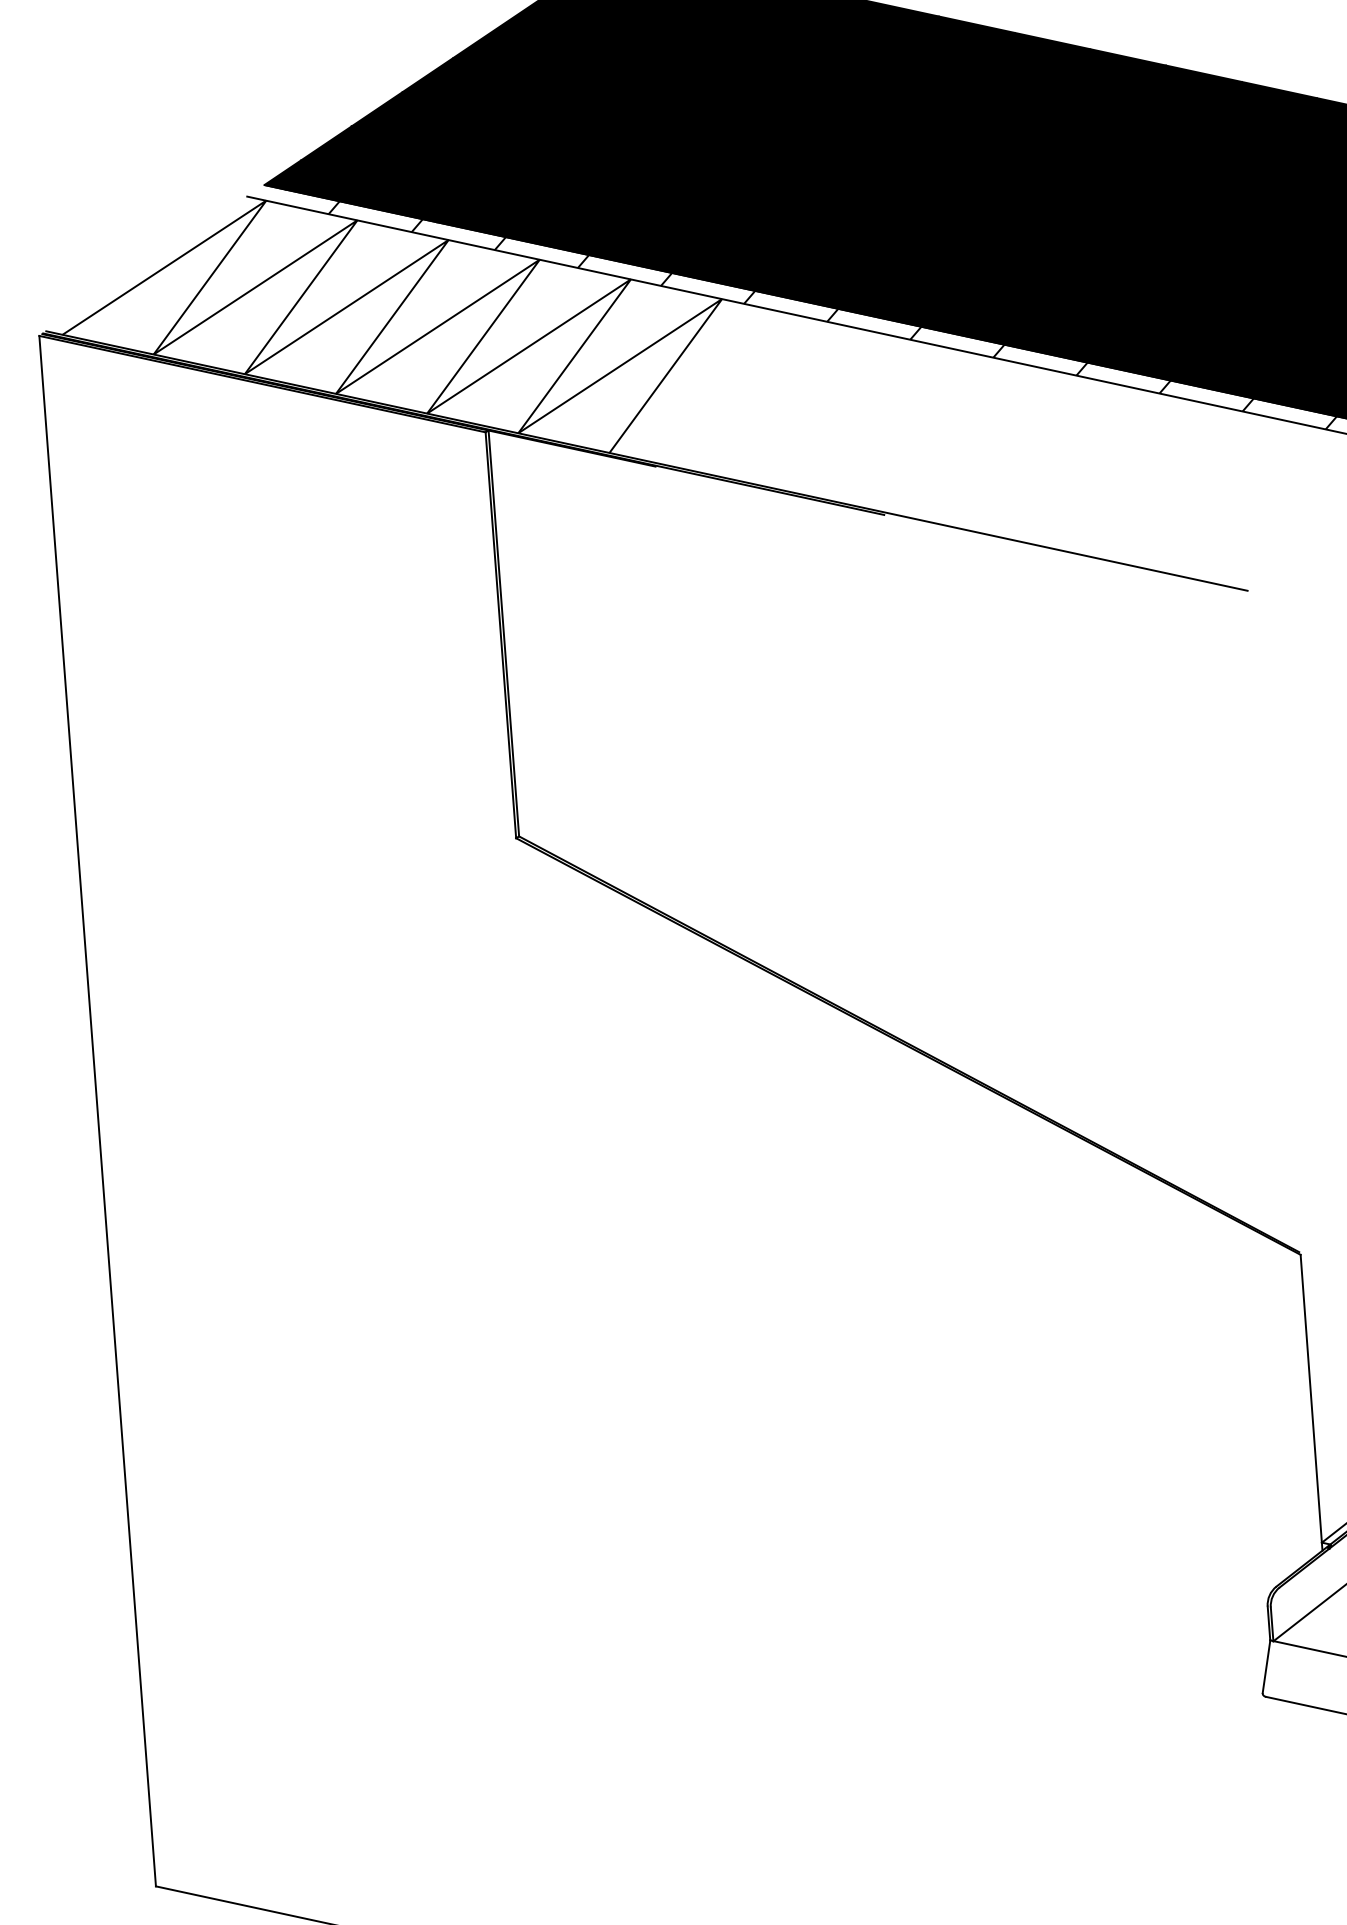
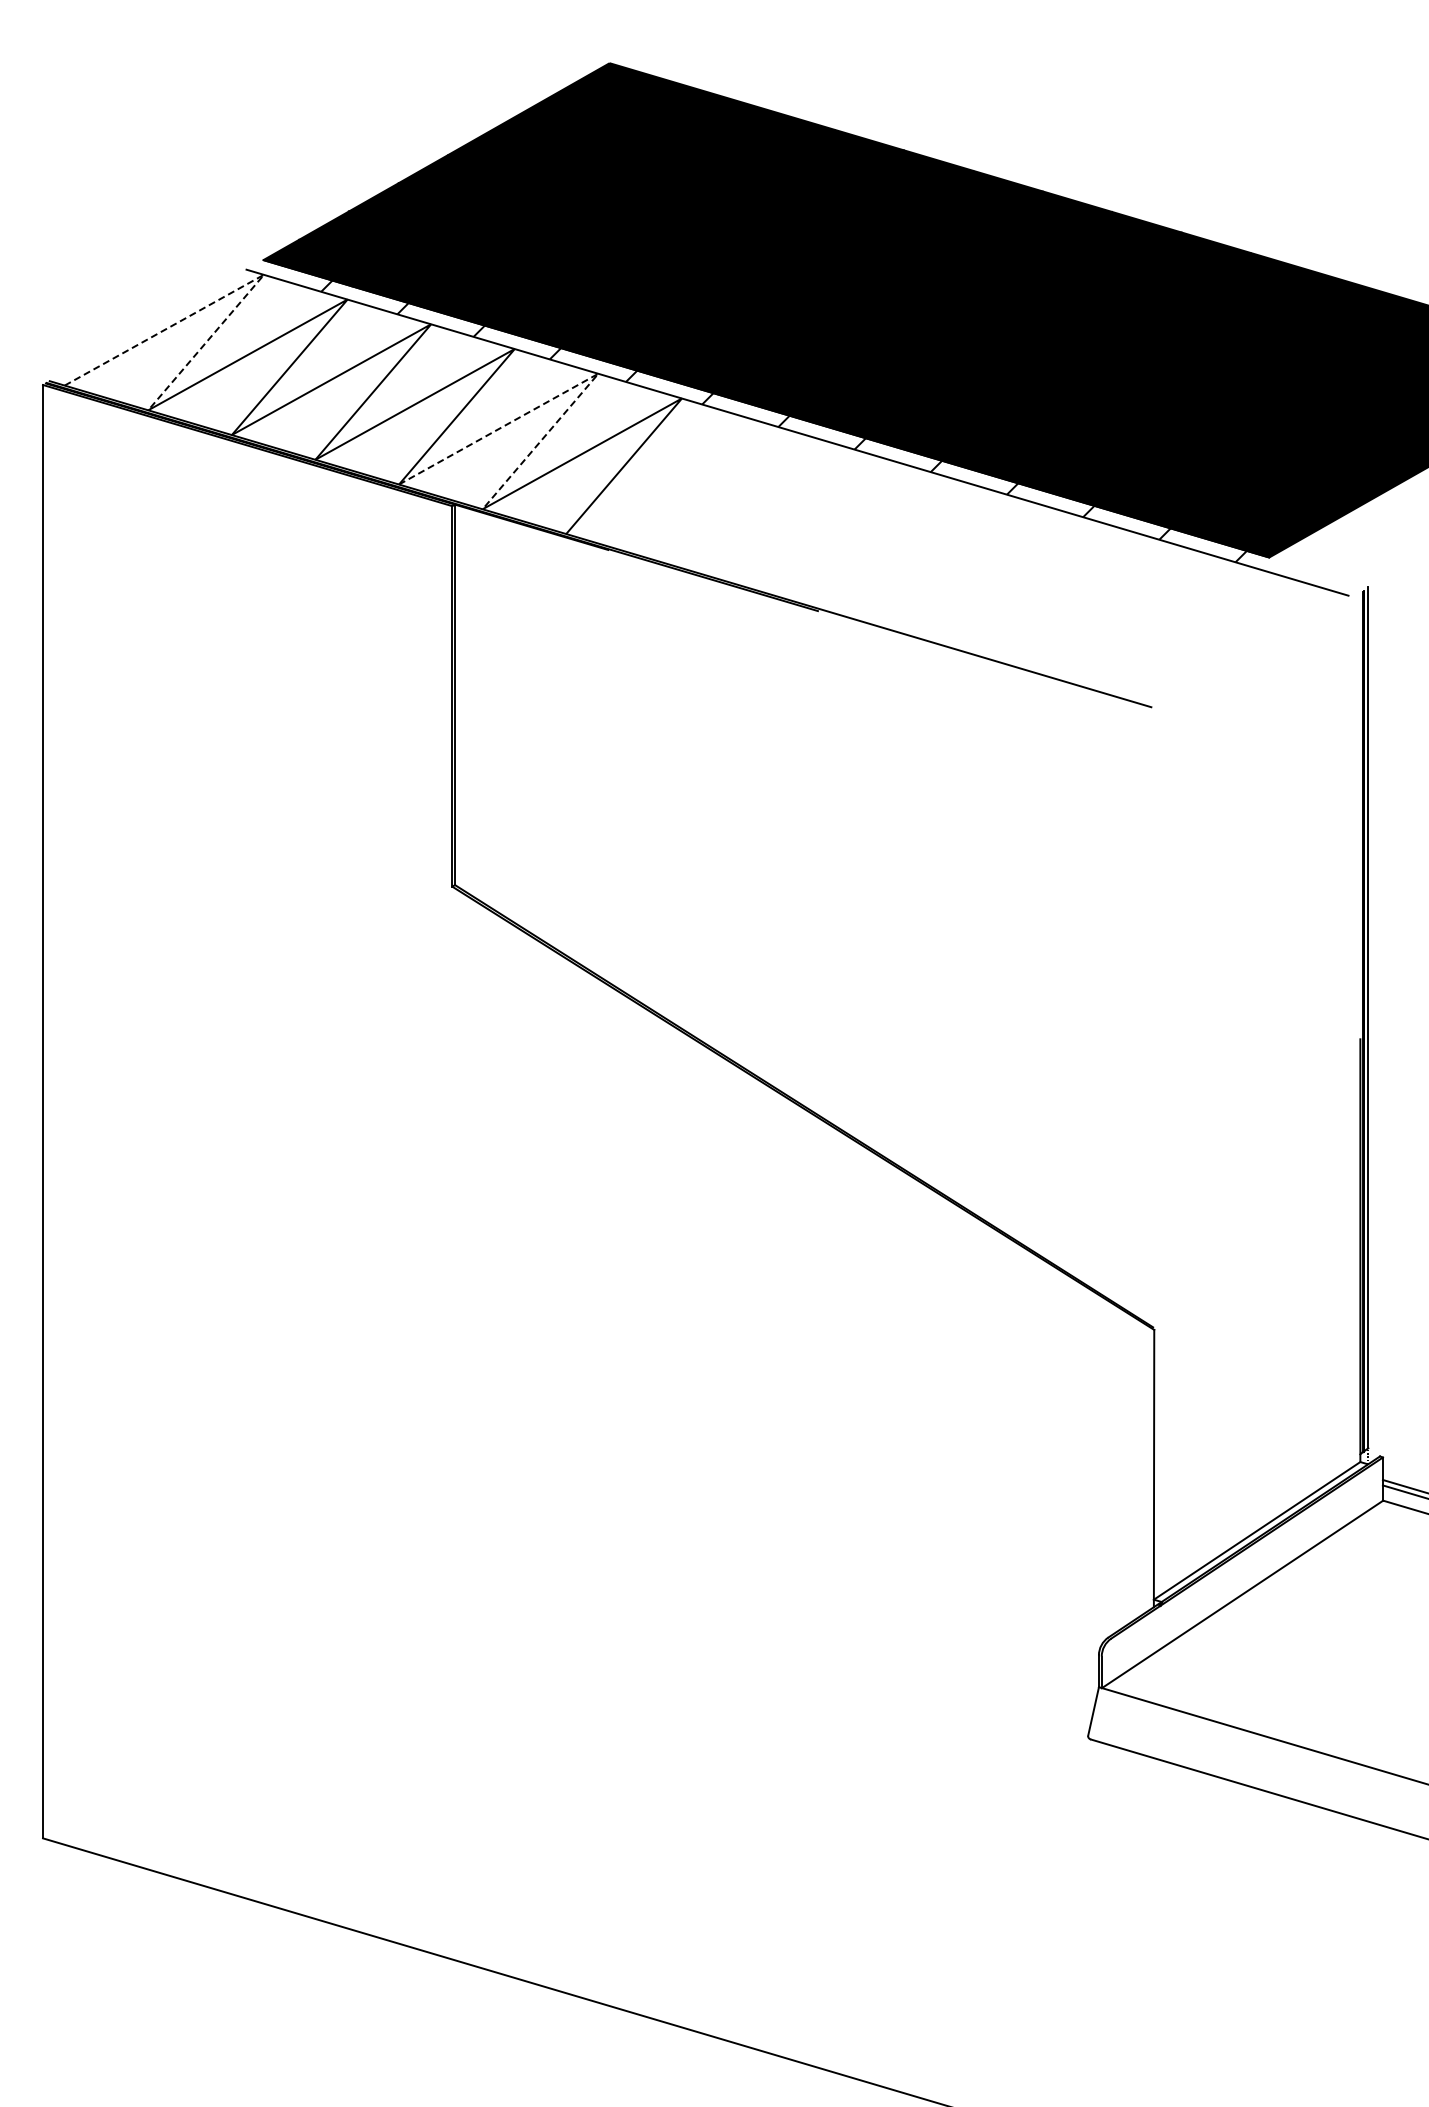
line: (245, 214) -> (243, 286), solid -> dashed
line: (609, 293) -> (577, 385), solid -> dashed

